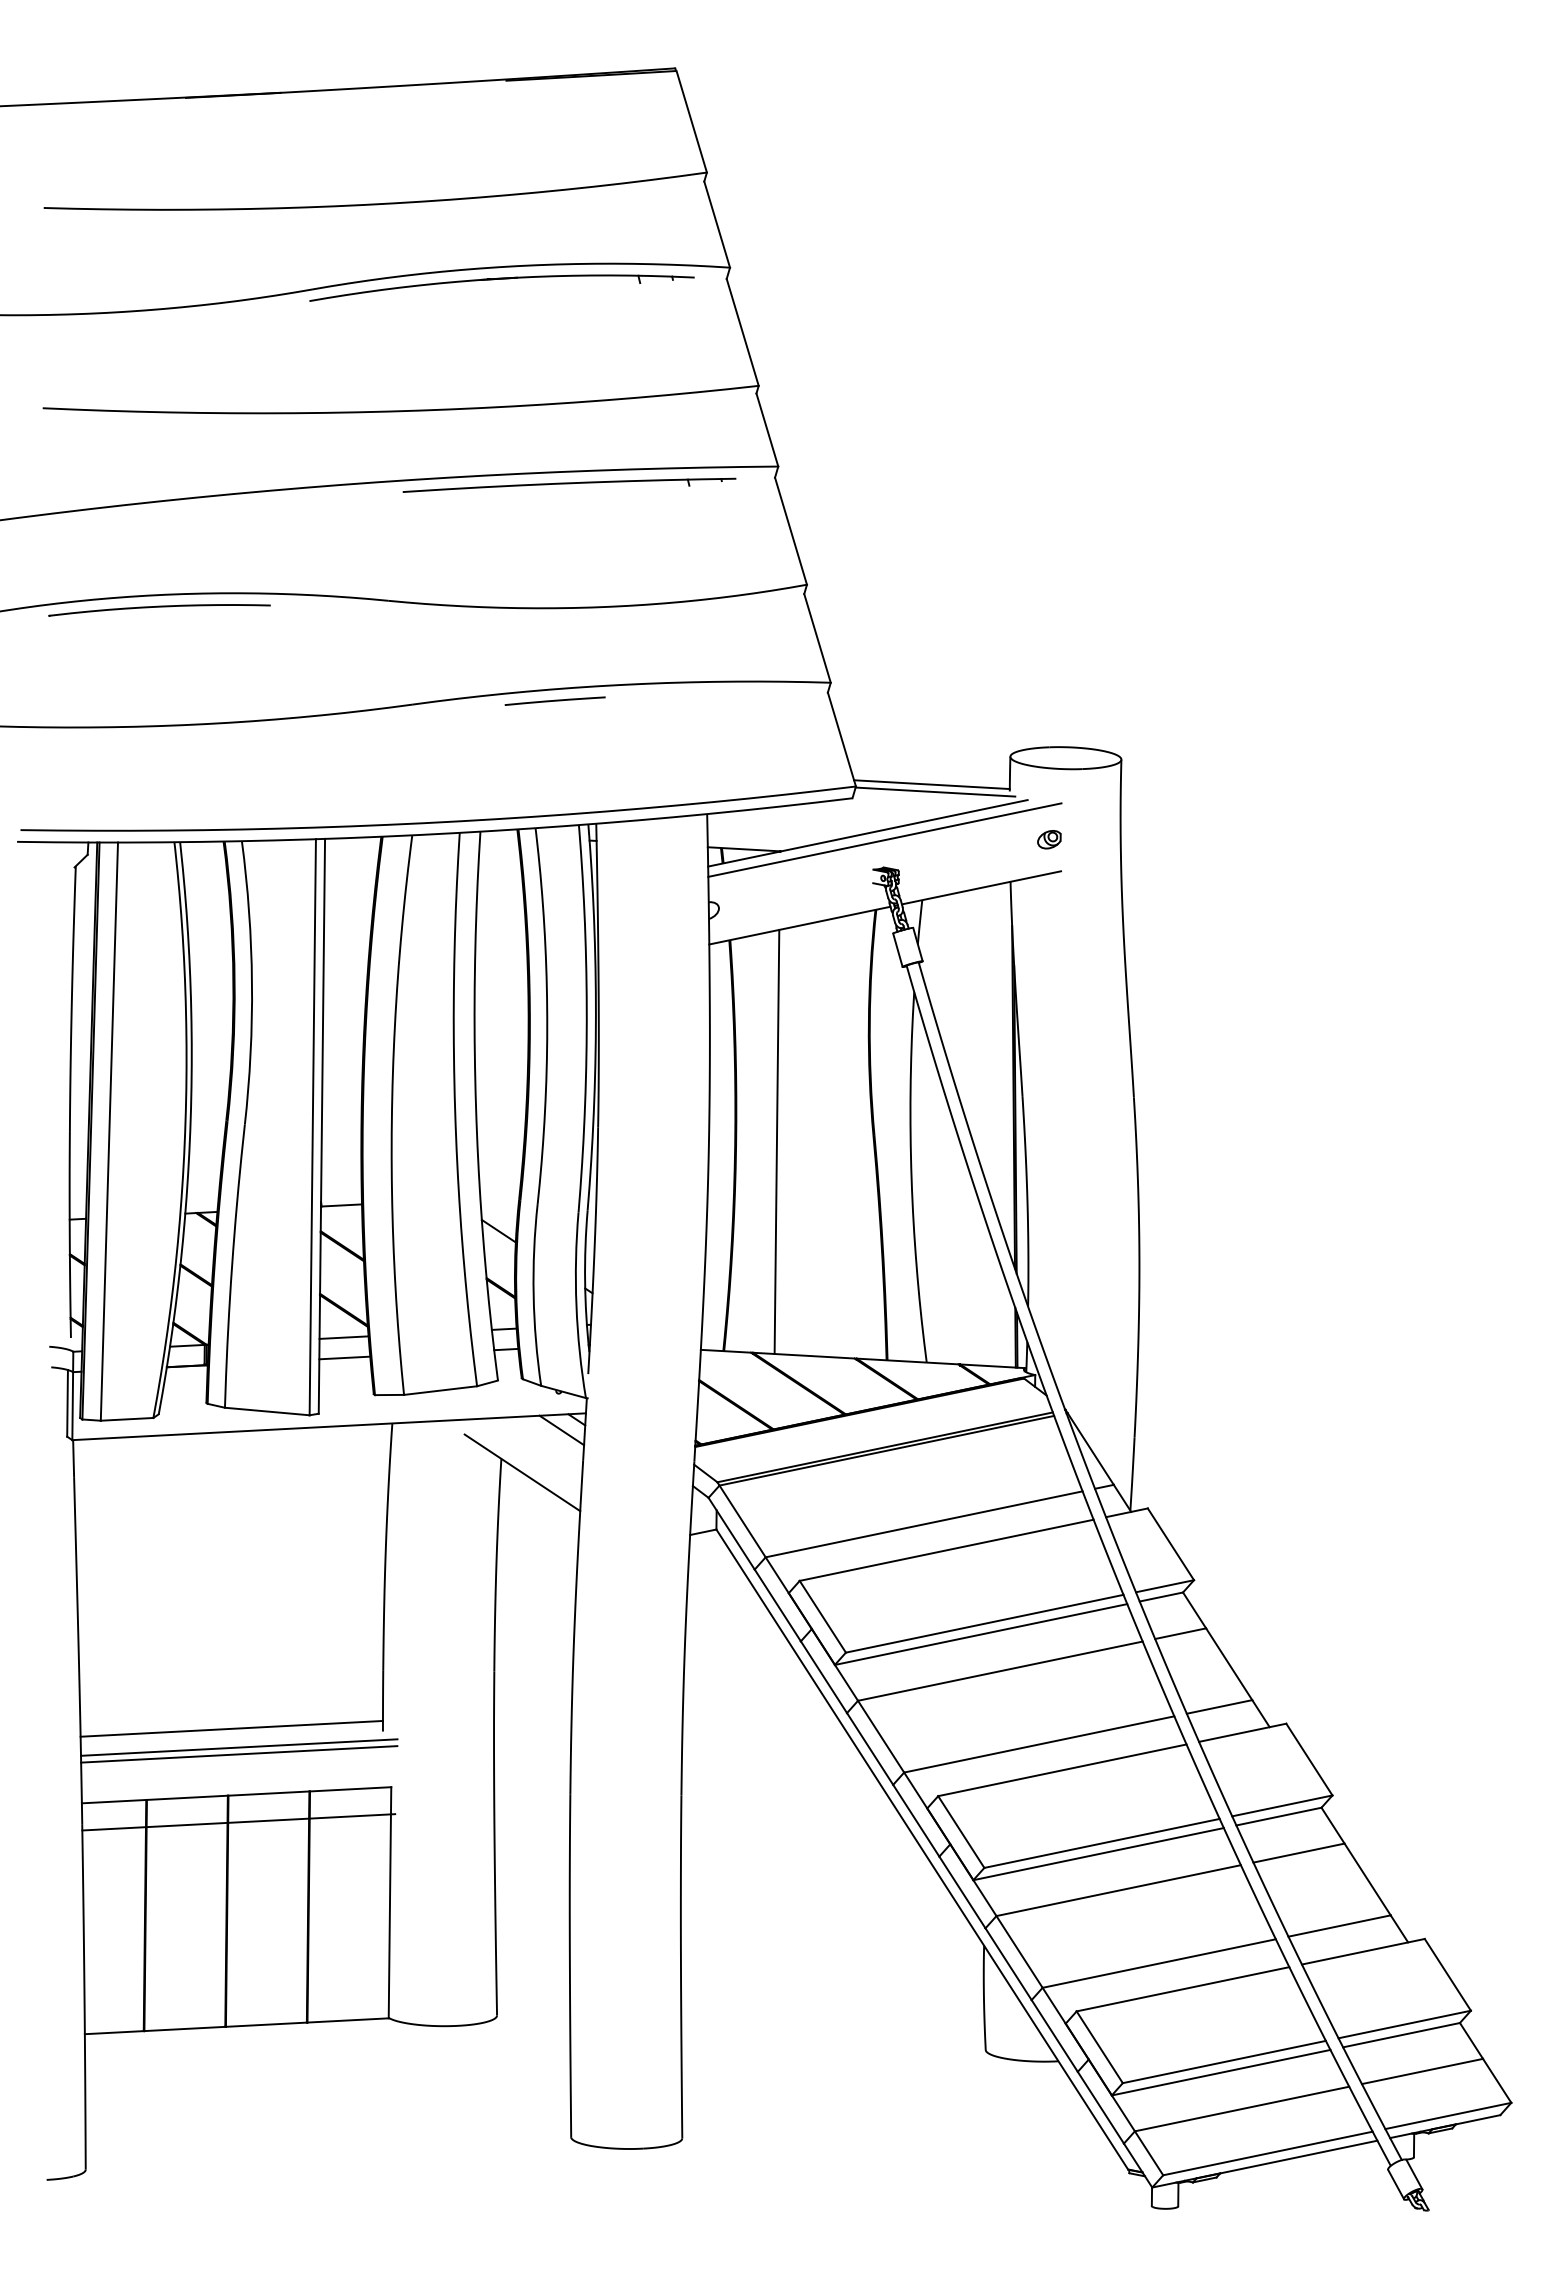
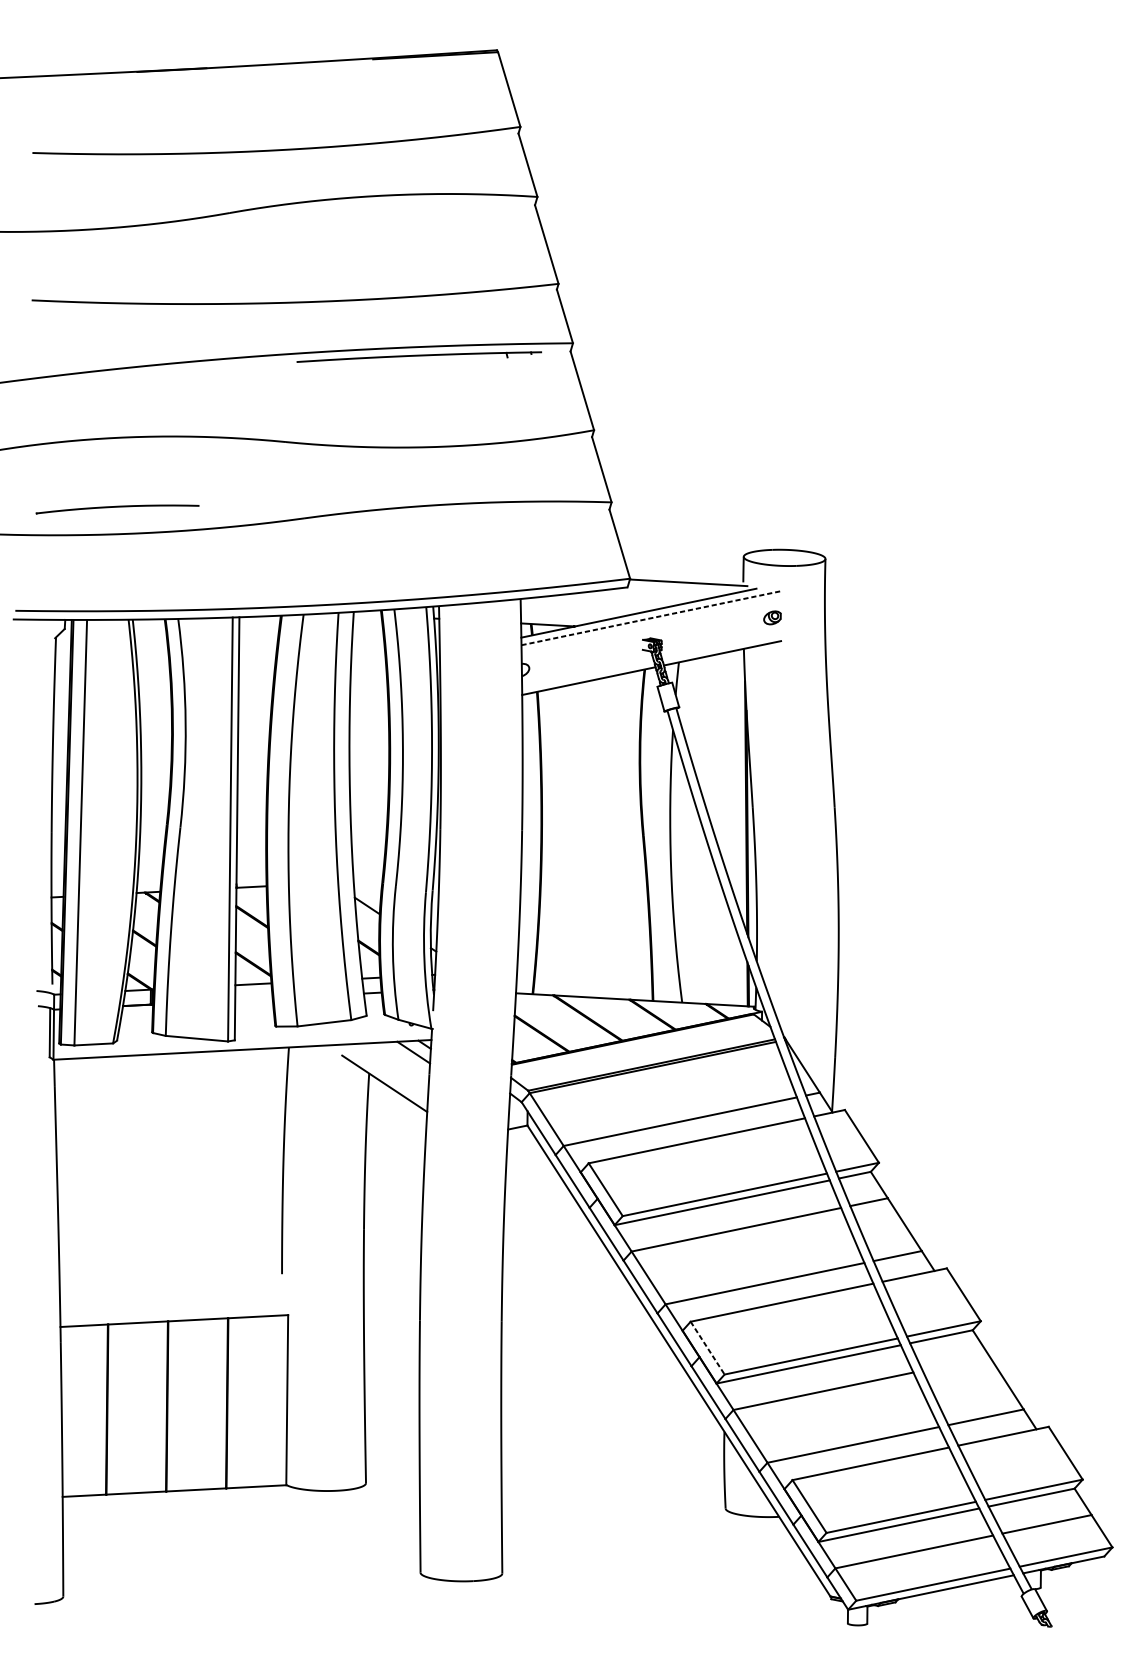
part: (501, 279) -> (369, 205), removed
part: (159, 610) -> (117, 509), moved
line: (554, 700) -> (408, 515), removed
line: (931, 784) -> (685, 577), removed
line: (885, 840) -> (651, 618), solid -> dashed
line: (776, 1141) -> (571, 839), removed
line: (344, 1357) -> (253, 998), removed
line: (231, 1728) -> (170, 1271), removed
line: (239, 1747) -> (176, 1285), removed
line: (239, 1754) -> (176, 1291), removed
line: (238, 1822) -> (175, 1341), removed
line: (961, 1832) -> (707, 1348), solid -> dashed
line: (1298, 1852) -> (955, 1363), removed

